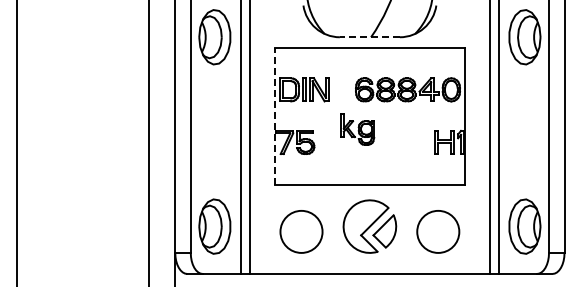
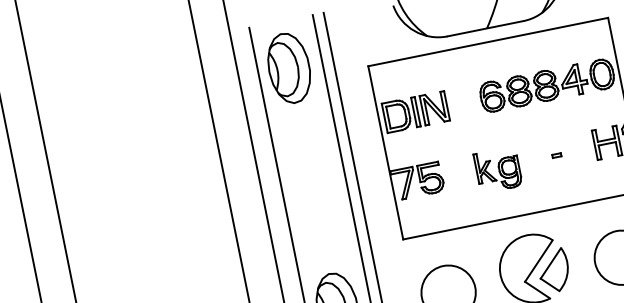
line: (369, 37) -> (485, 29), dashed -> solid
line: (275, 115) -> (385, 151), dashed -> solid
part: (357, 129) -> (497, 170), moved
part: (404, 144) -> (556, 155), added

